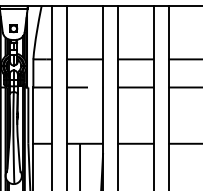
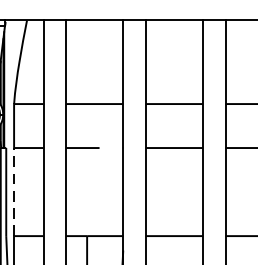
line: (33, 115) -> (14, 191), solid -> dashed

